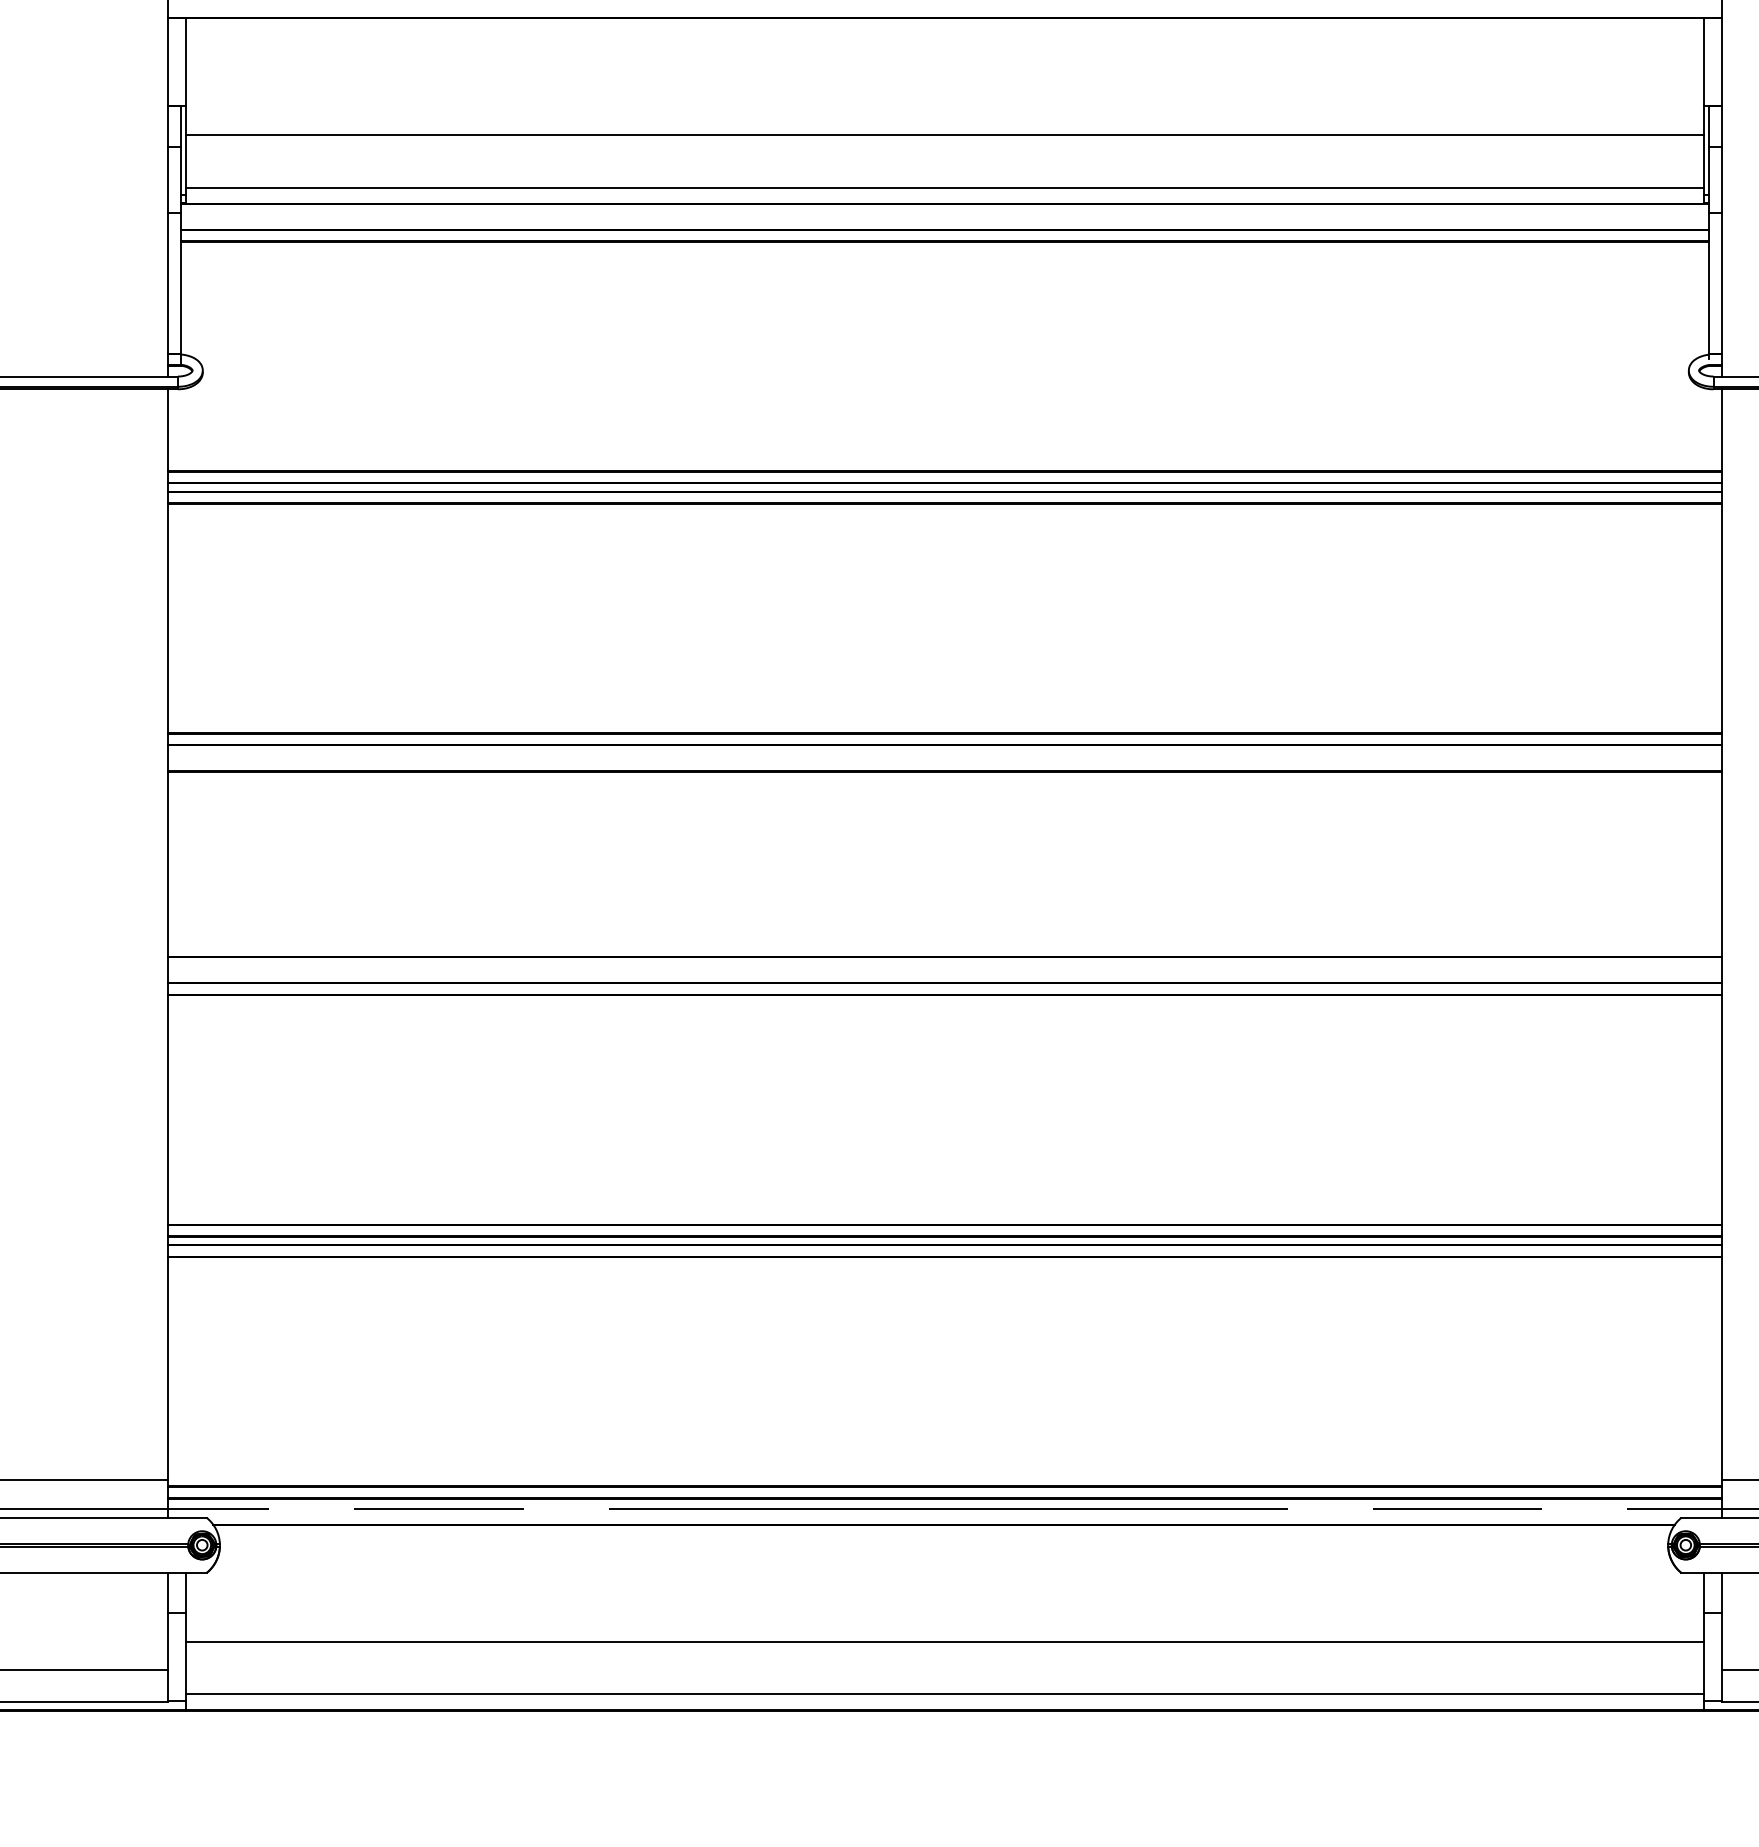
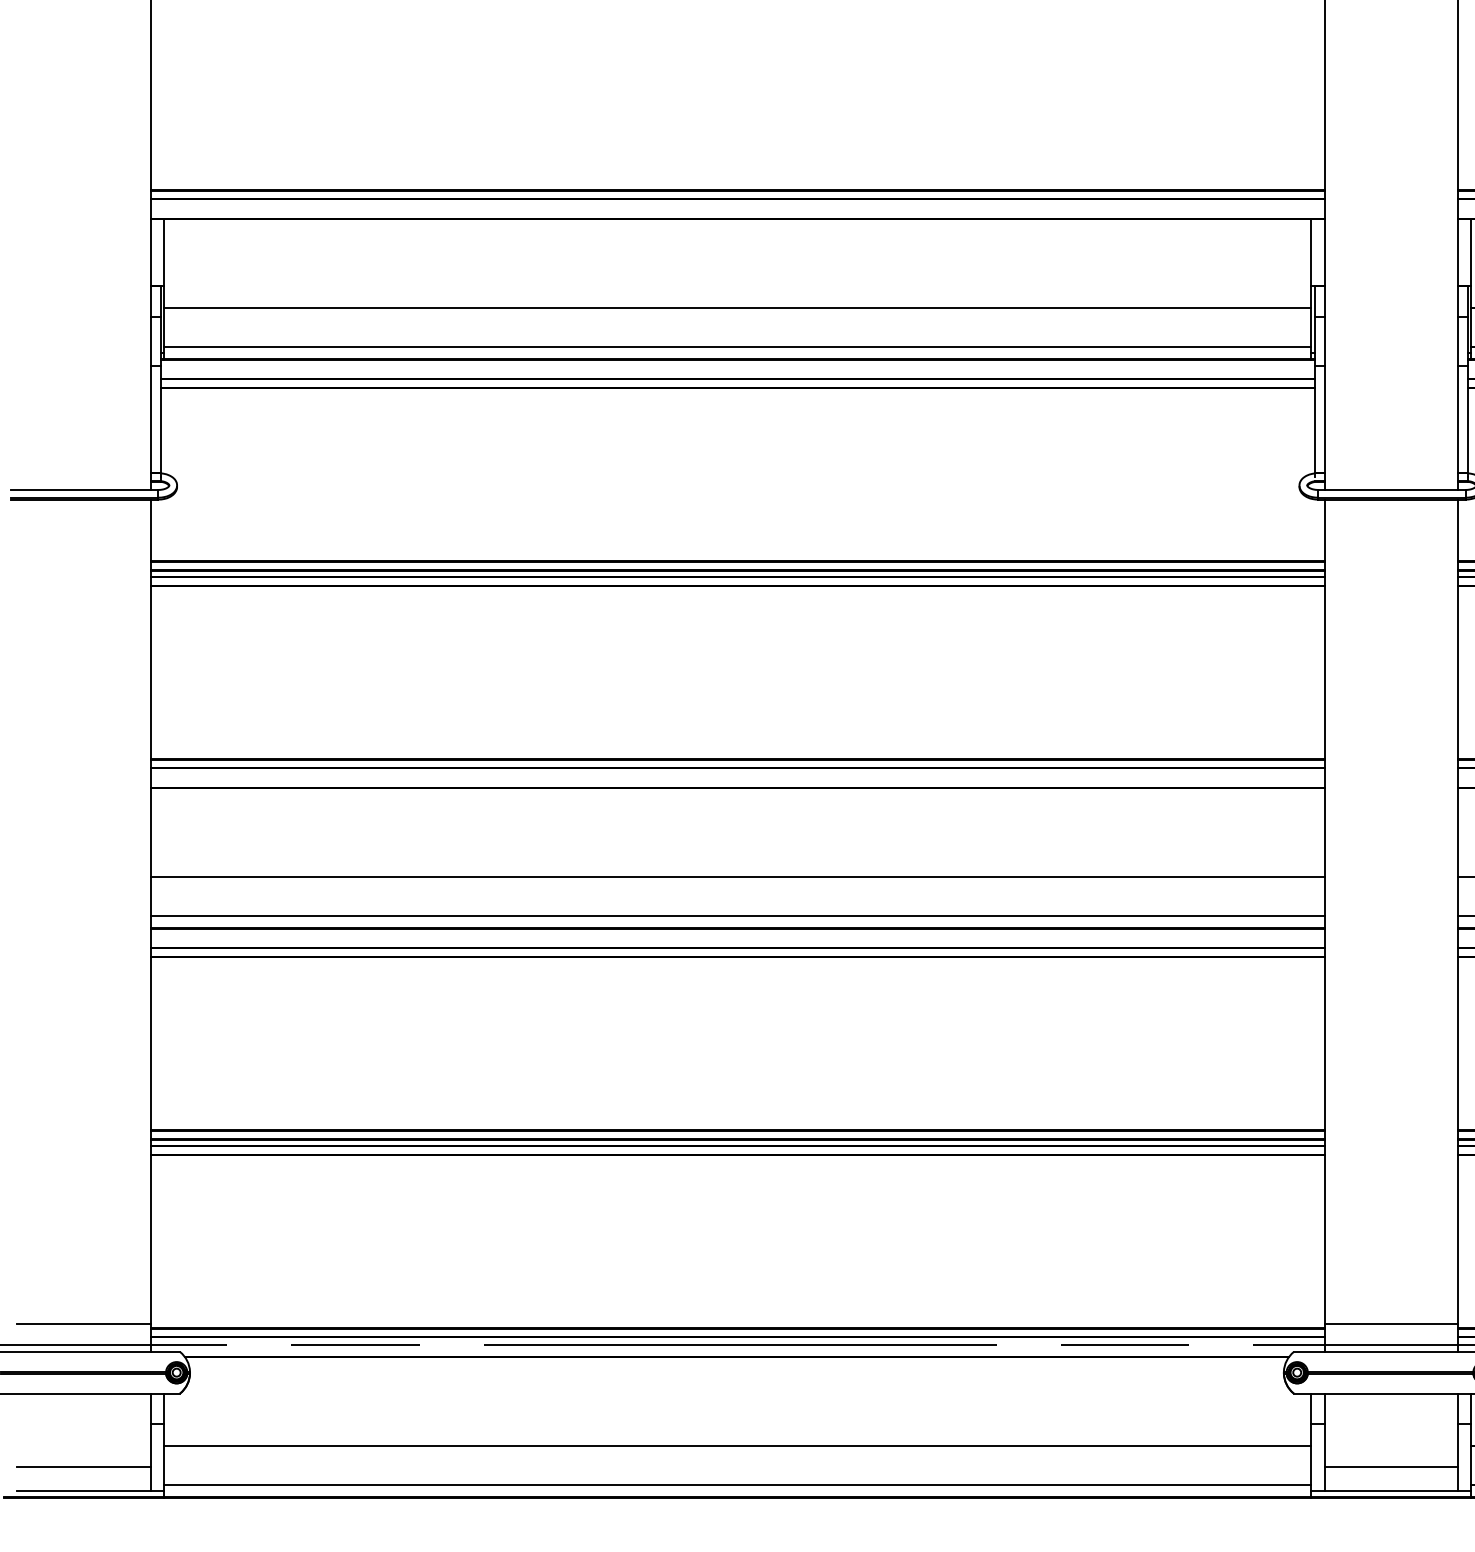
line: (944, 888) -> (737, 876), added
line: (944, 941) -> (737, 916), added

